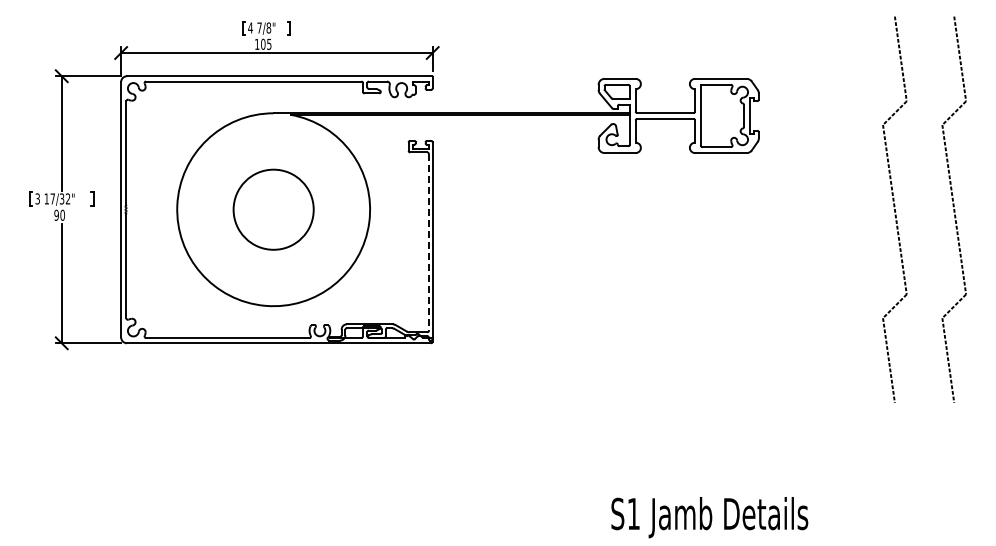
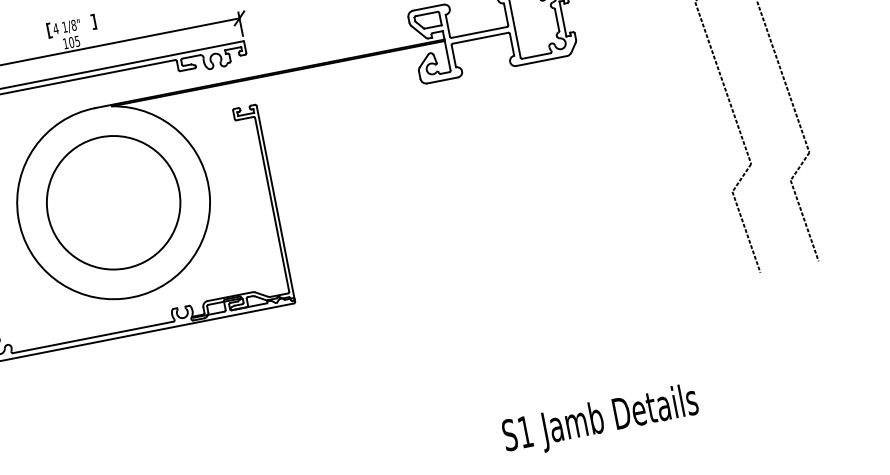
text: (259, 27) -> (64, 26), 7/8" -> 1/8"
circle: (273, 209) -> (113, 202), size x1.67
line: (428, 242) -> (271, 205), dashed -> solid

